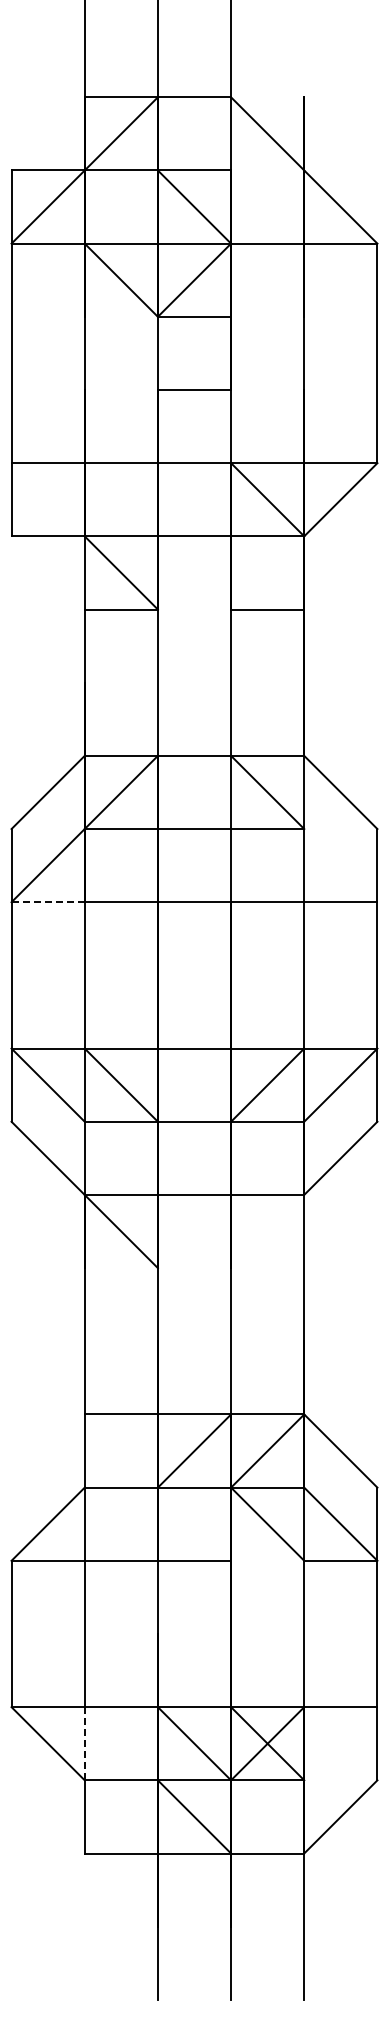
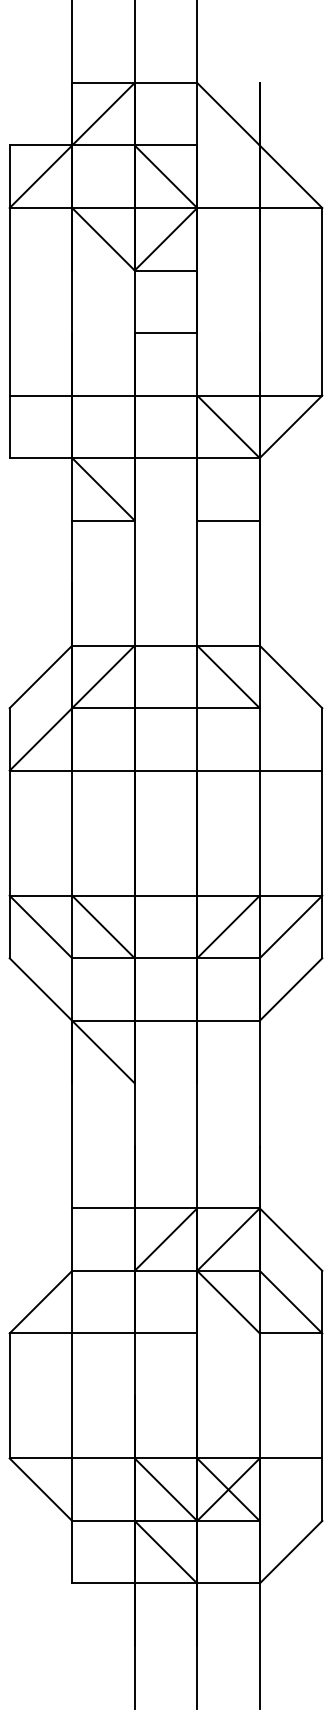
line: (48, 902) -> (41, 770), dashed -> solid
line: (84, 1743) -> (72, 1489), dashed -> solid

